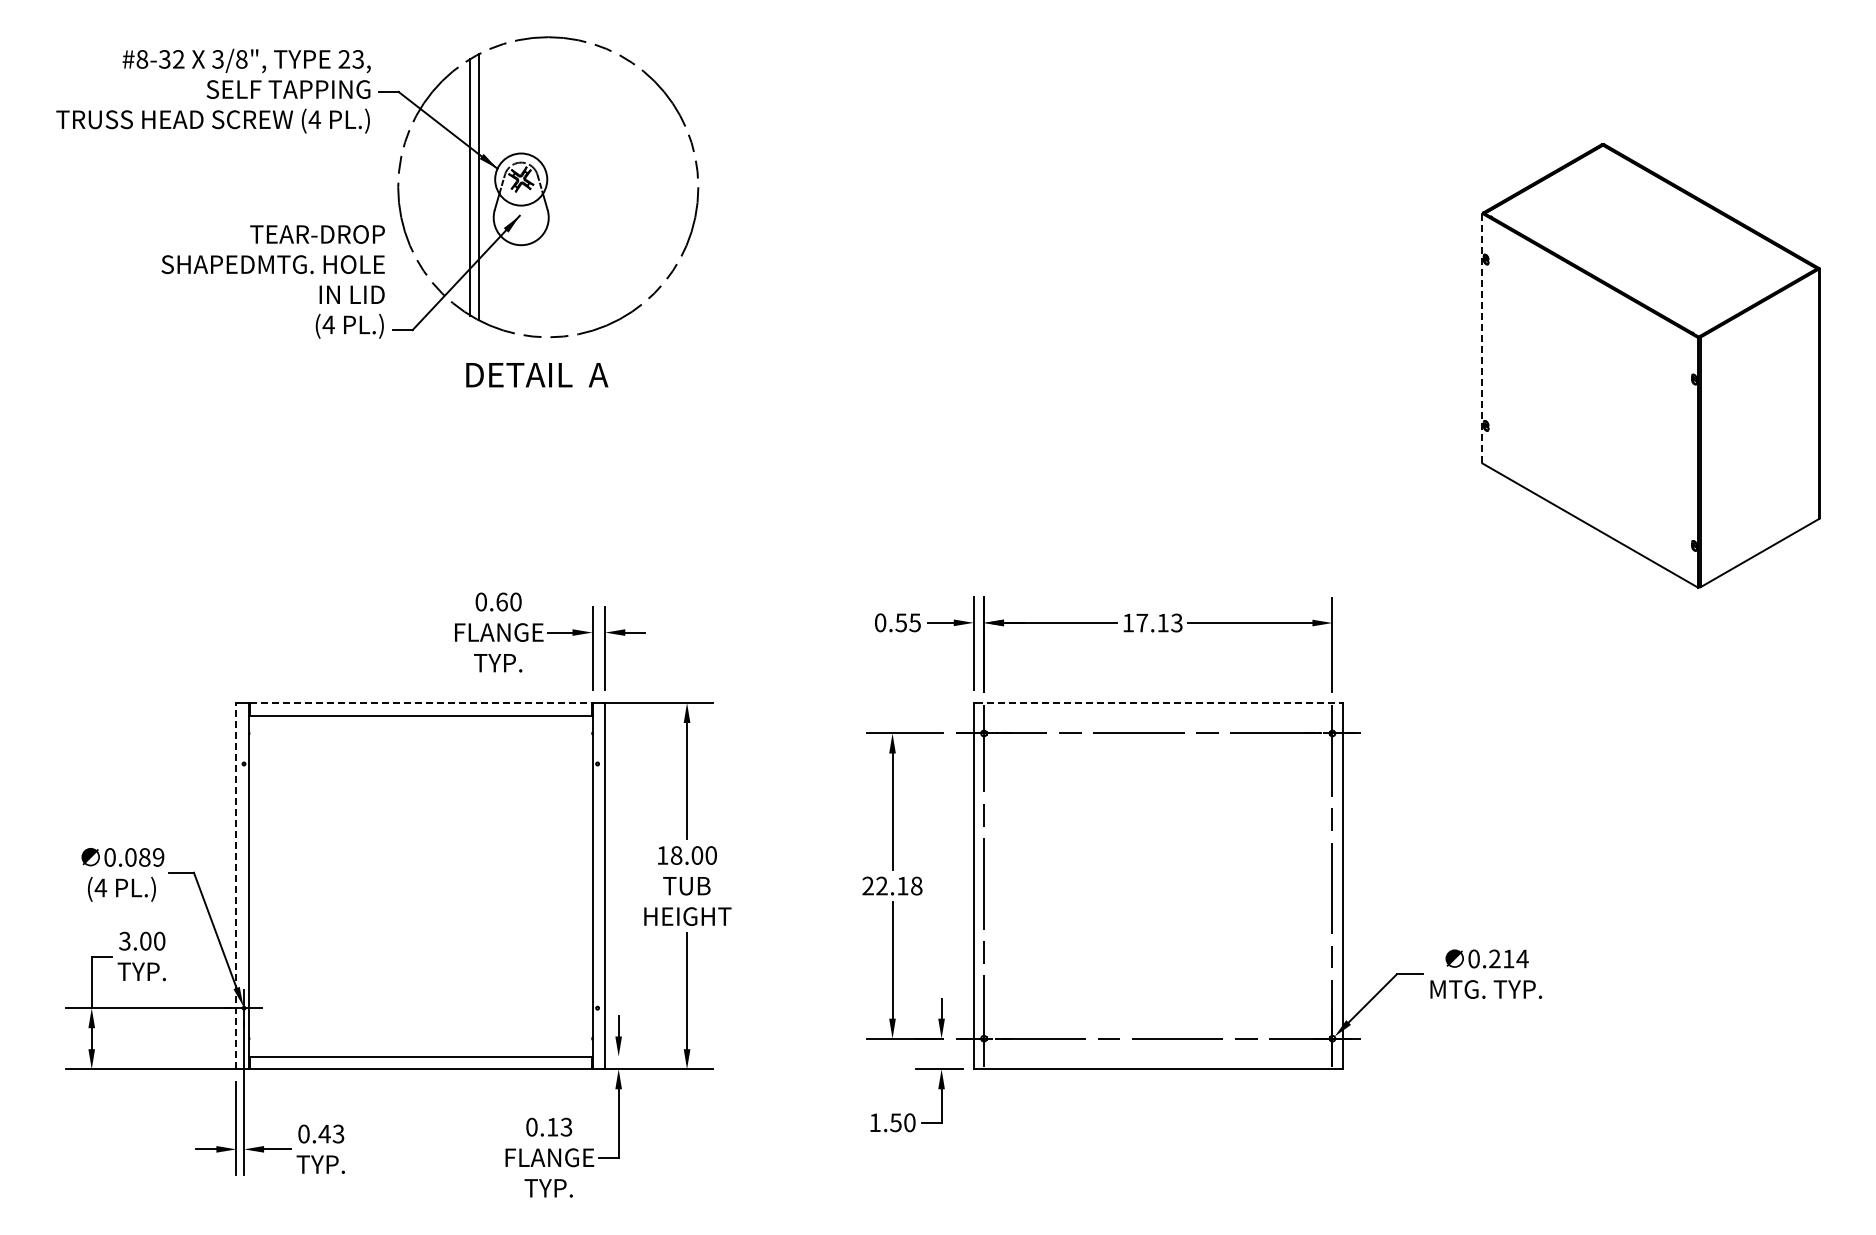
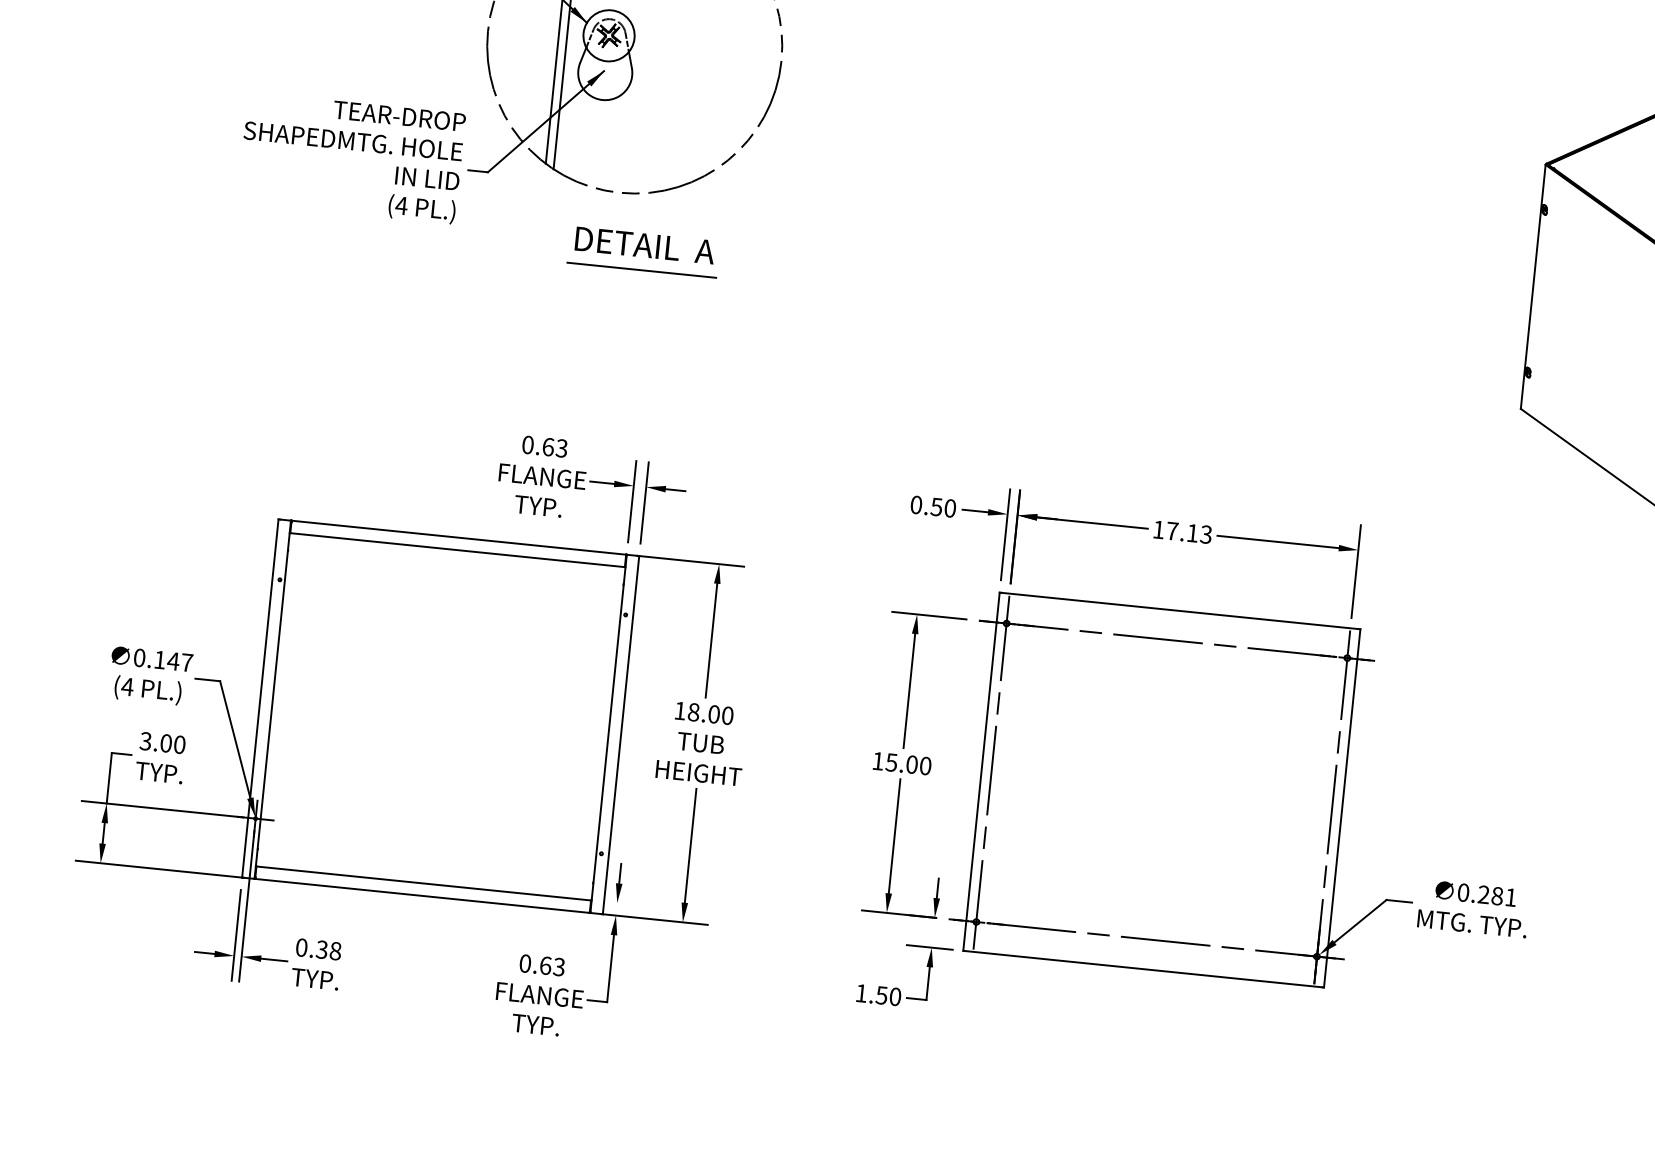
text: (272, 281) -> (350, 157), moved
line: (1482, 338) -> (1533, 286), dashed -> solid
text: (537, 375) -> (645, 245), moved
line: (578, 413) -> (641, 270), added
text: (515, 601) -> (561, 447), 0.60 -> 0.63
text: (914, 622) -> (949, 508), 0.55 -> 0.50
line: (421, 702) -> (459, 537), dashed -> solid
line: (1158, 702) -> (1180, 610), dashed -> solid
text: (144, 857) -> (173, 661), 0.089 -> 0.147
line: (236, 885) -> (260, 697), dashed -> solid
text: (892, 885) -> (902, 763), 22.18 -> 15.00
text: (1515, 958) -> (1504, 896), 0.214 -> 0.281
text: (552, 1126) -> (545, 965), 0.13 -> 0.63
text: (331, 1133) -> (328, 949), 0.43 -> 0.38

